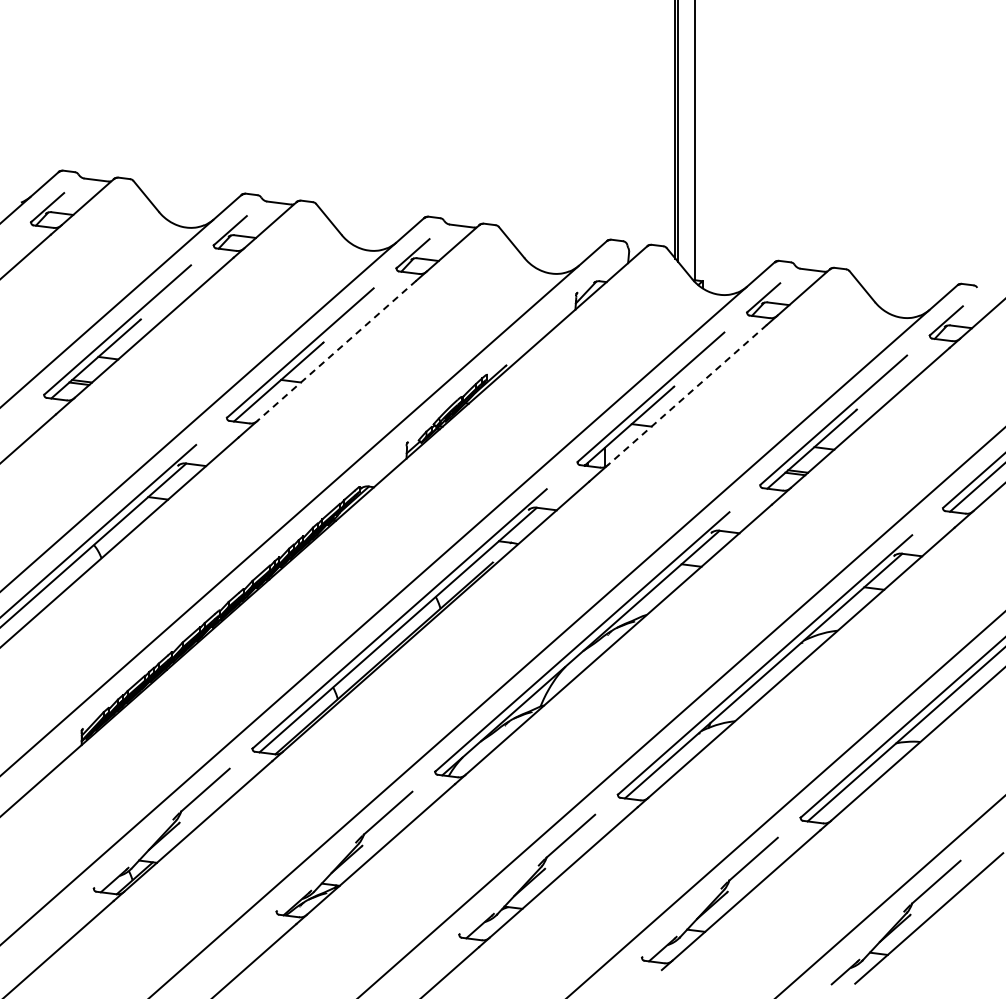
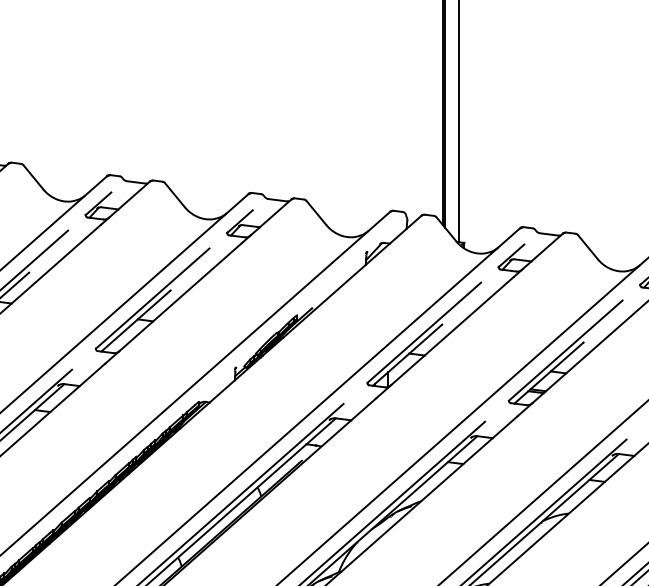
line: (336, 350) -> (180, 296), dashed -> solid
line: (687, 394) -> (452, 330), dashed -> solid

